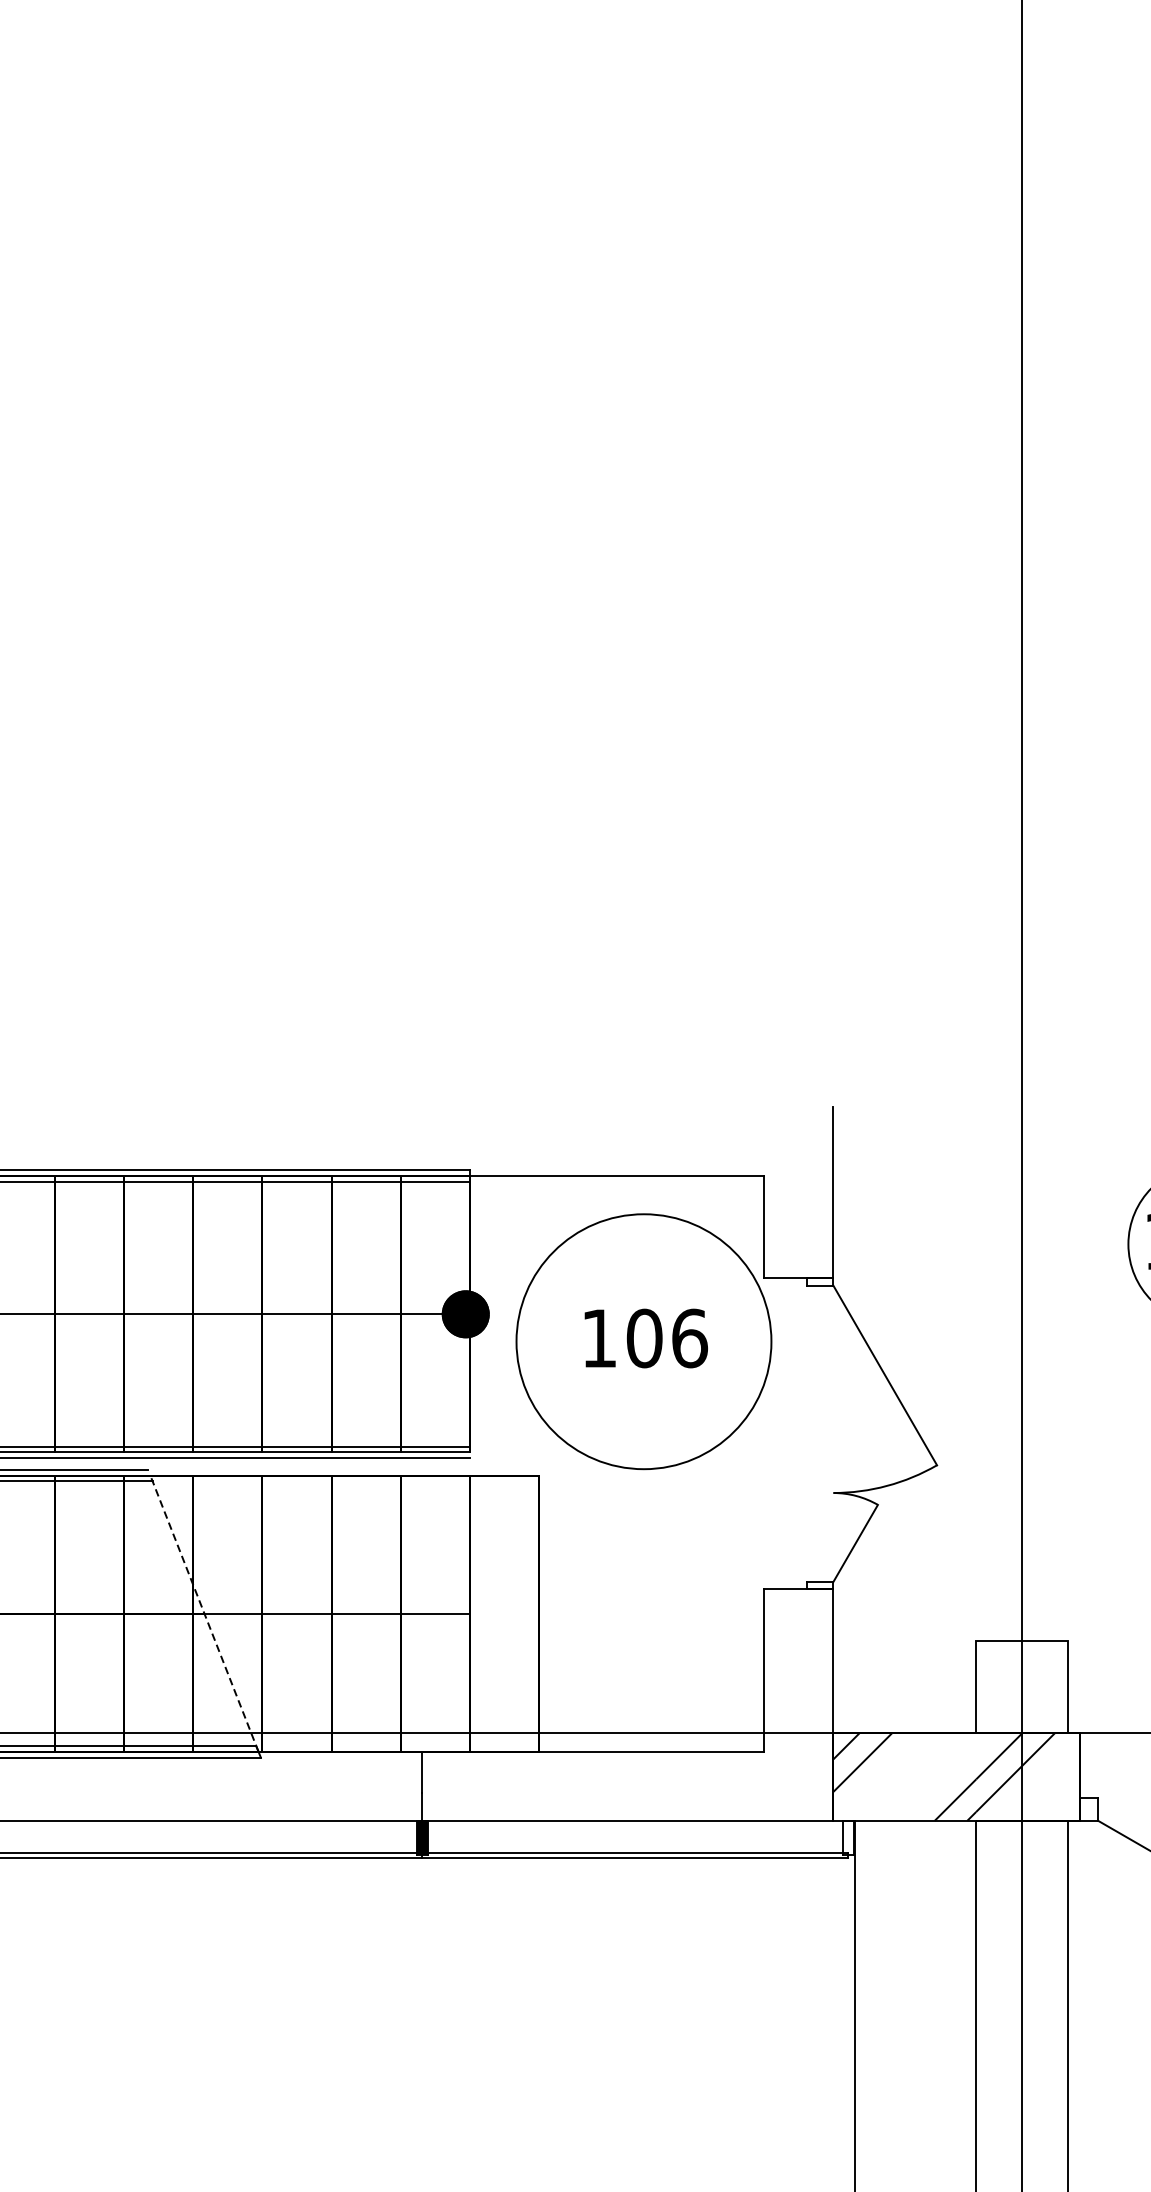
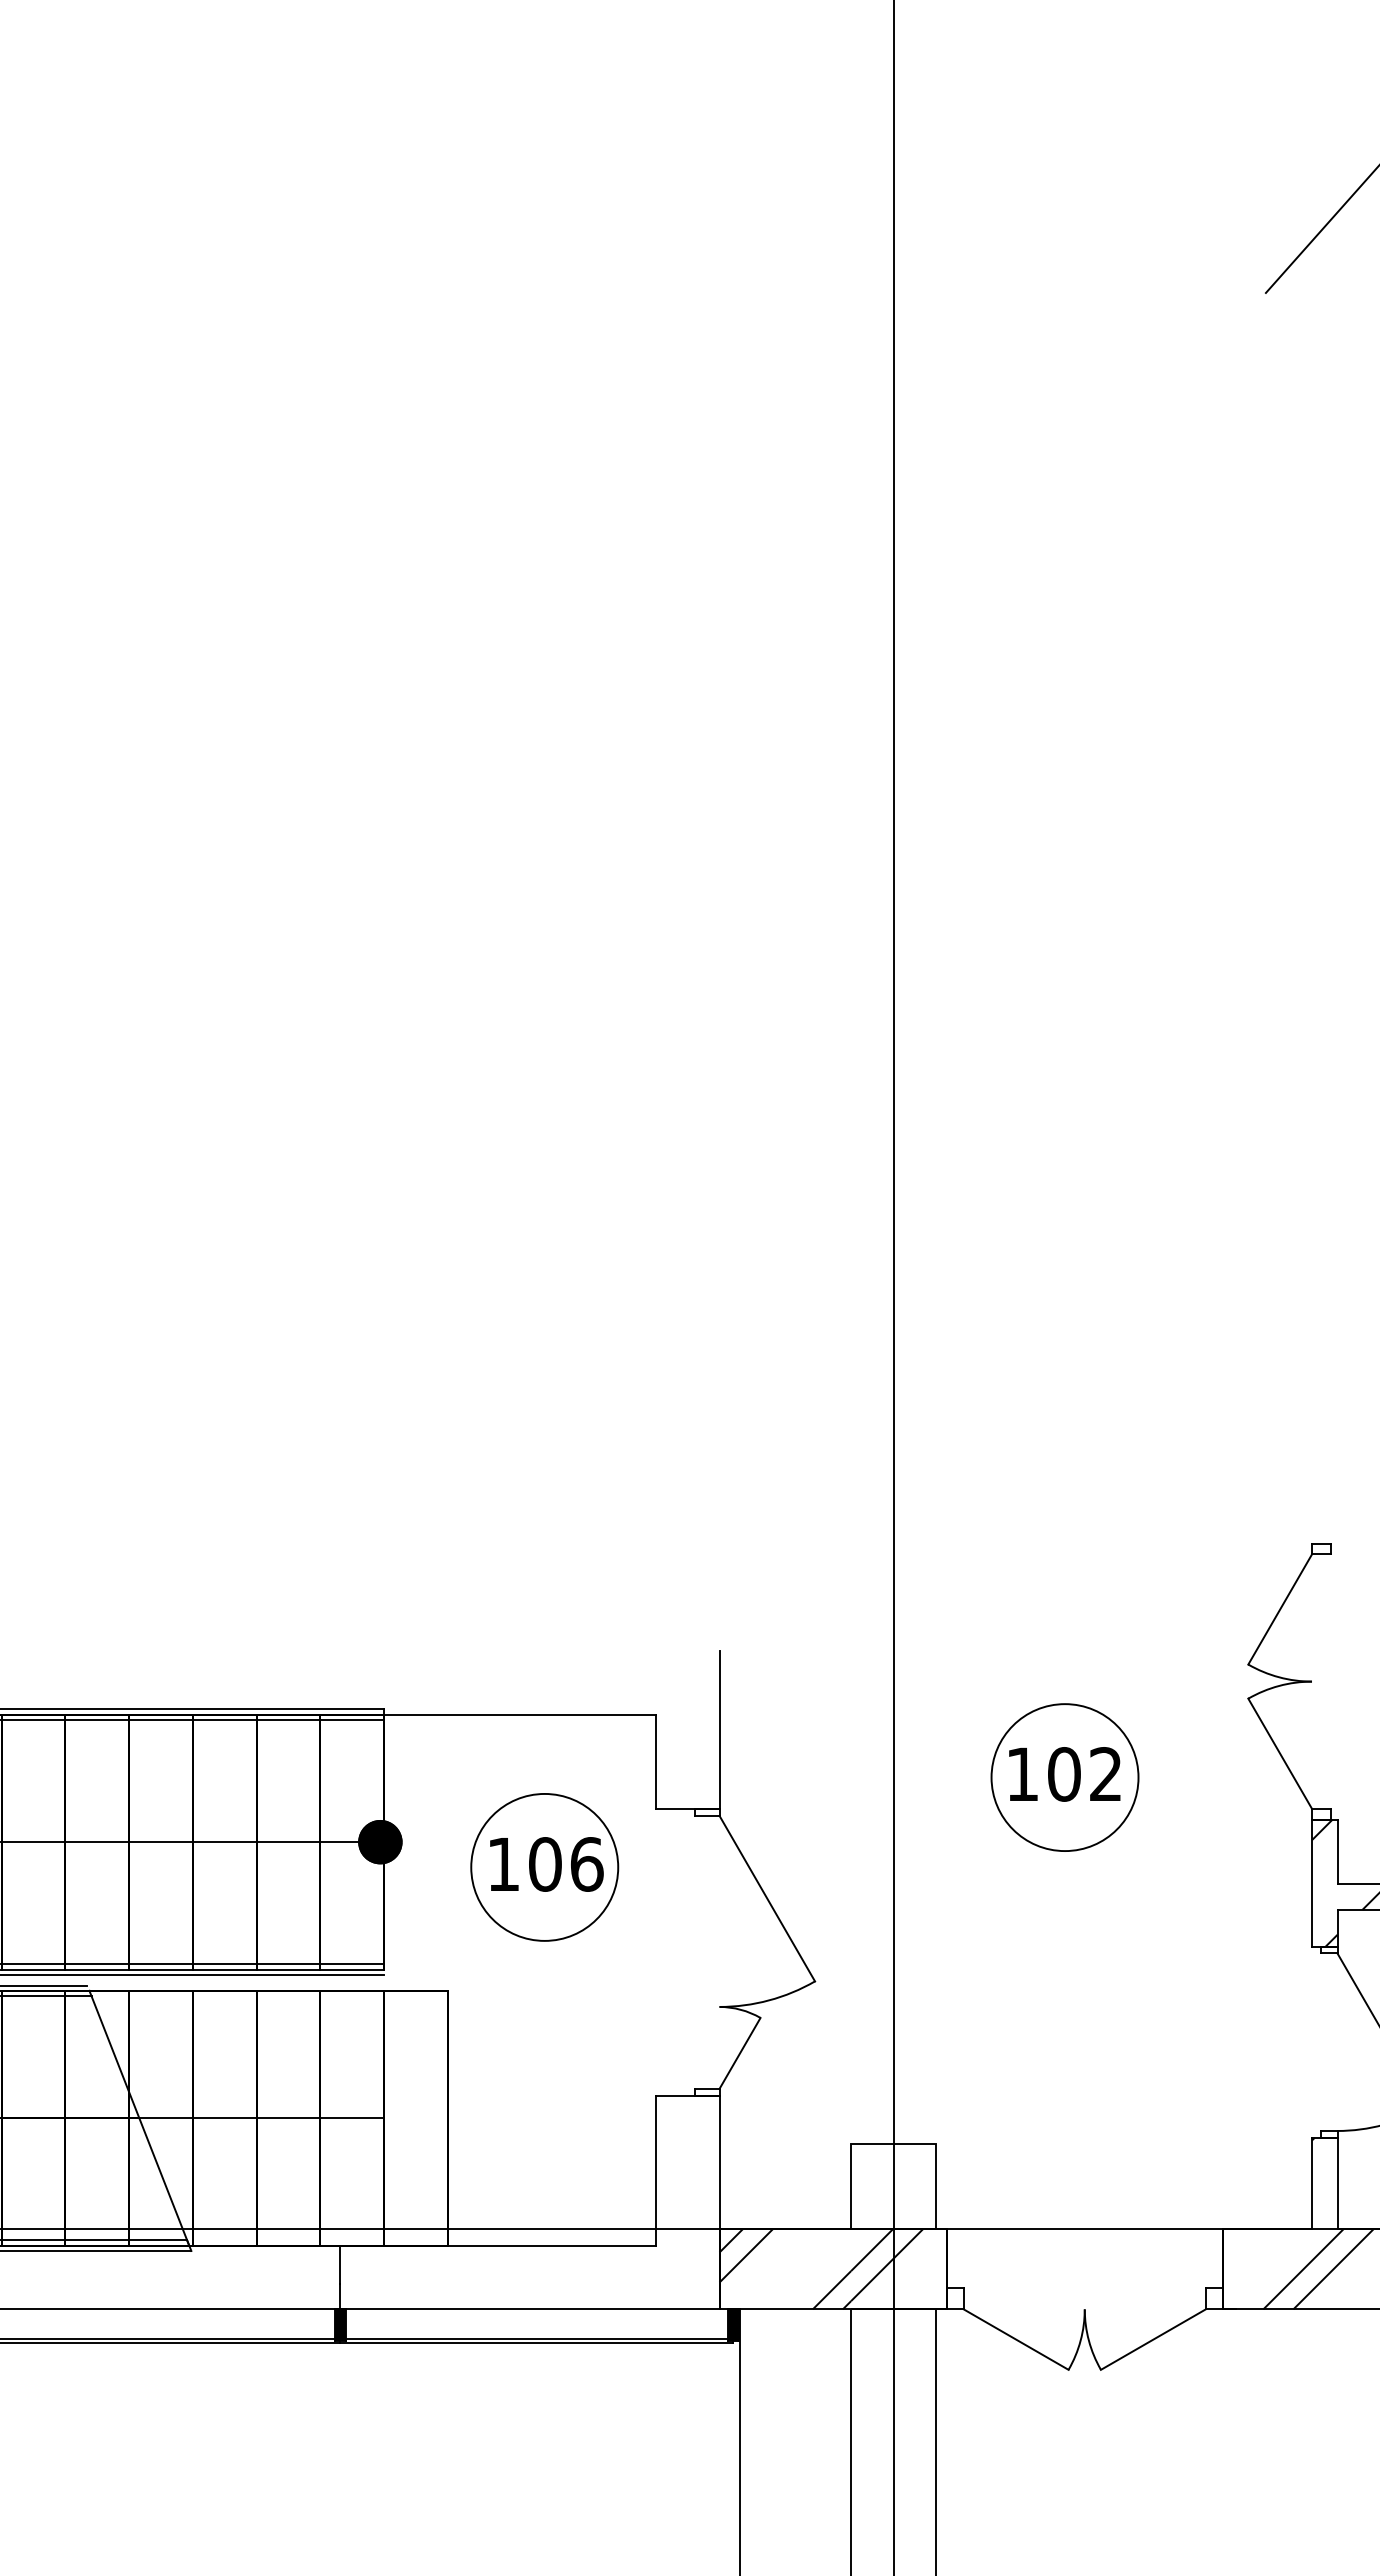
circle: (643, 1340) -> (544, 1866), size x0.62
line: (204, 1613) -> (139, 2118), dashed -> solid
fill: (848, 1838) -> (733, 2325), added

